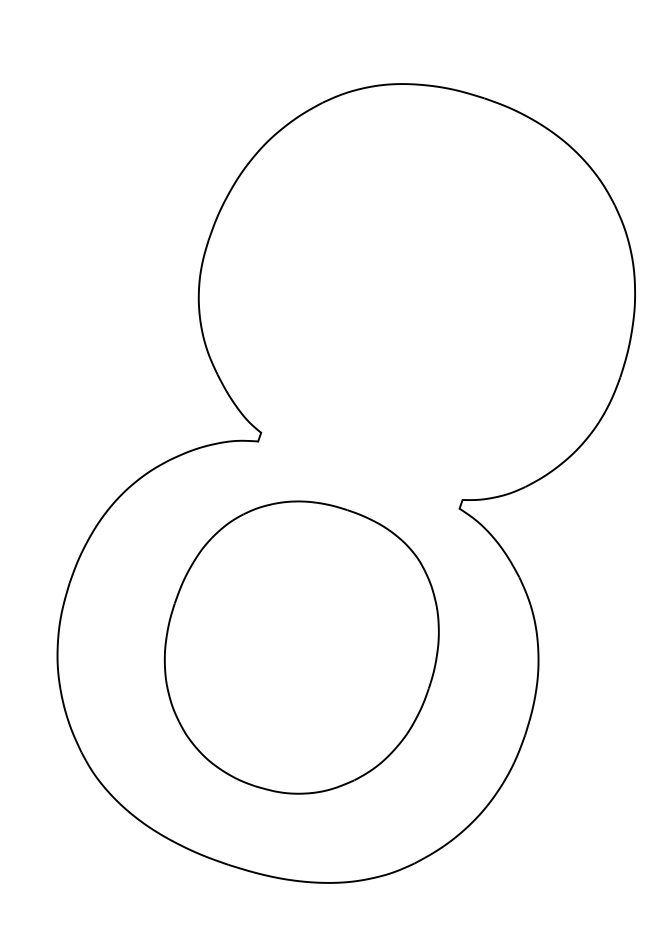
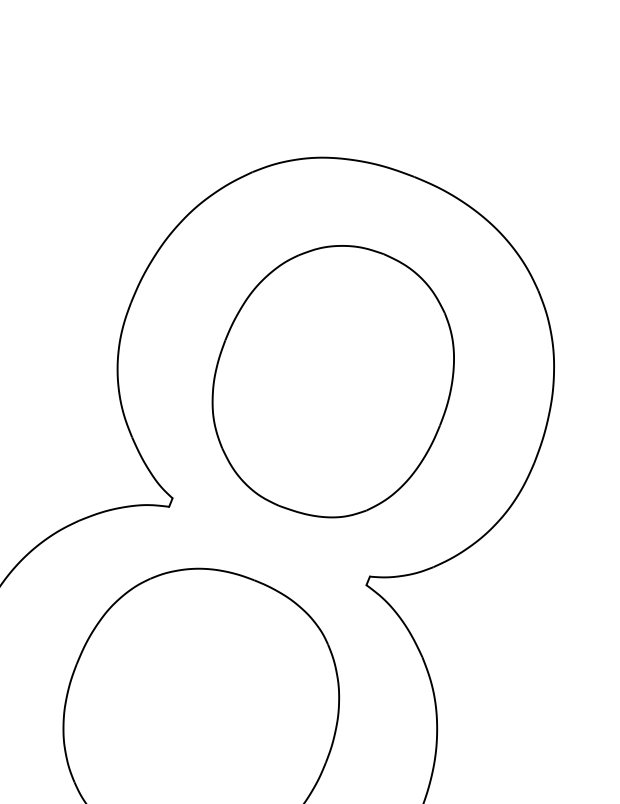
part: (414, 306) -> (332, 380), added

